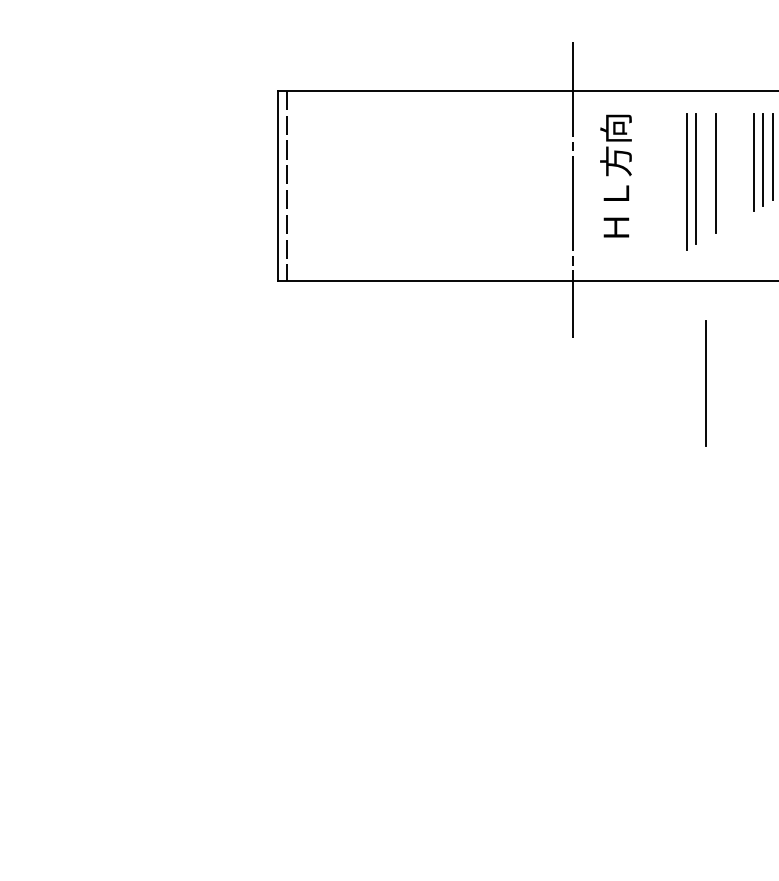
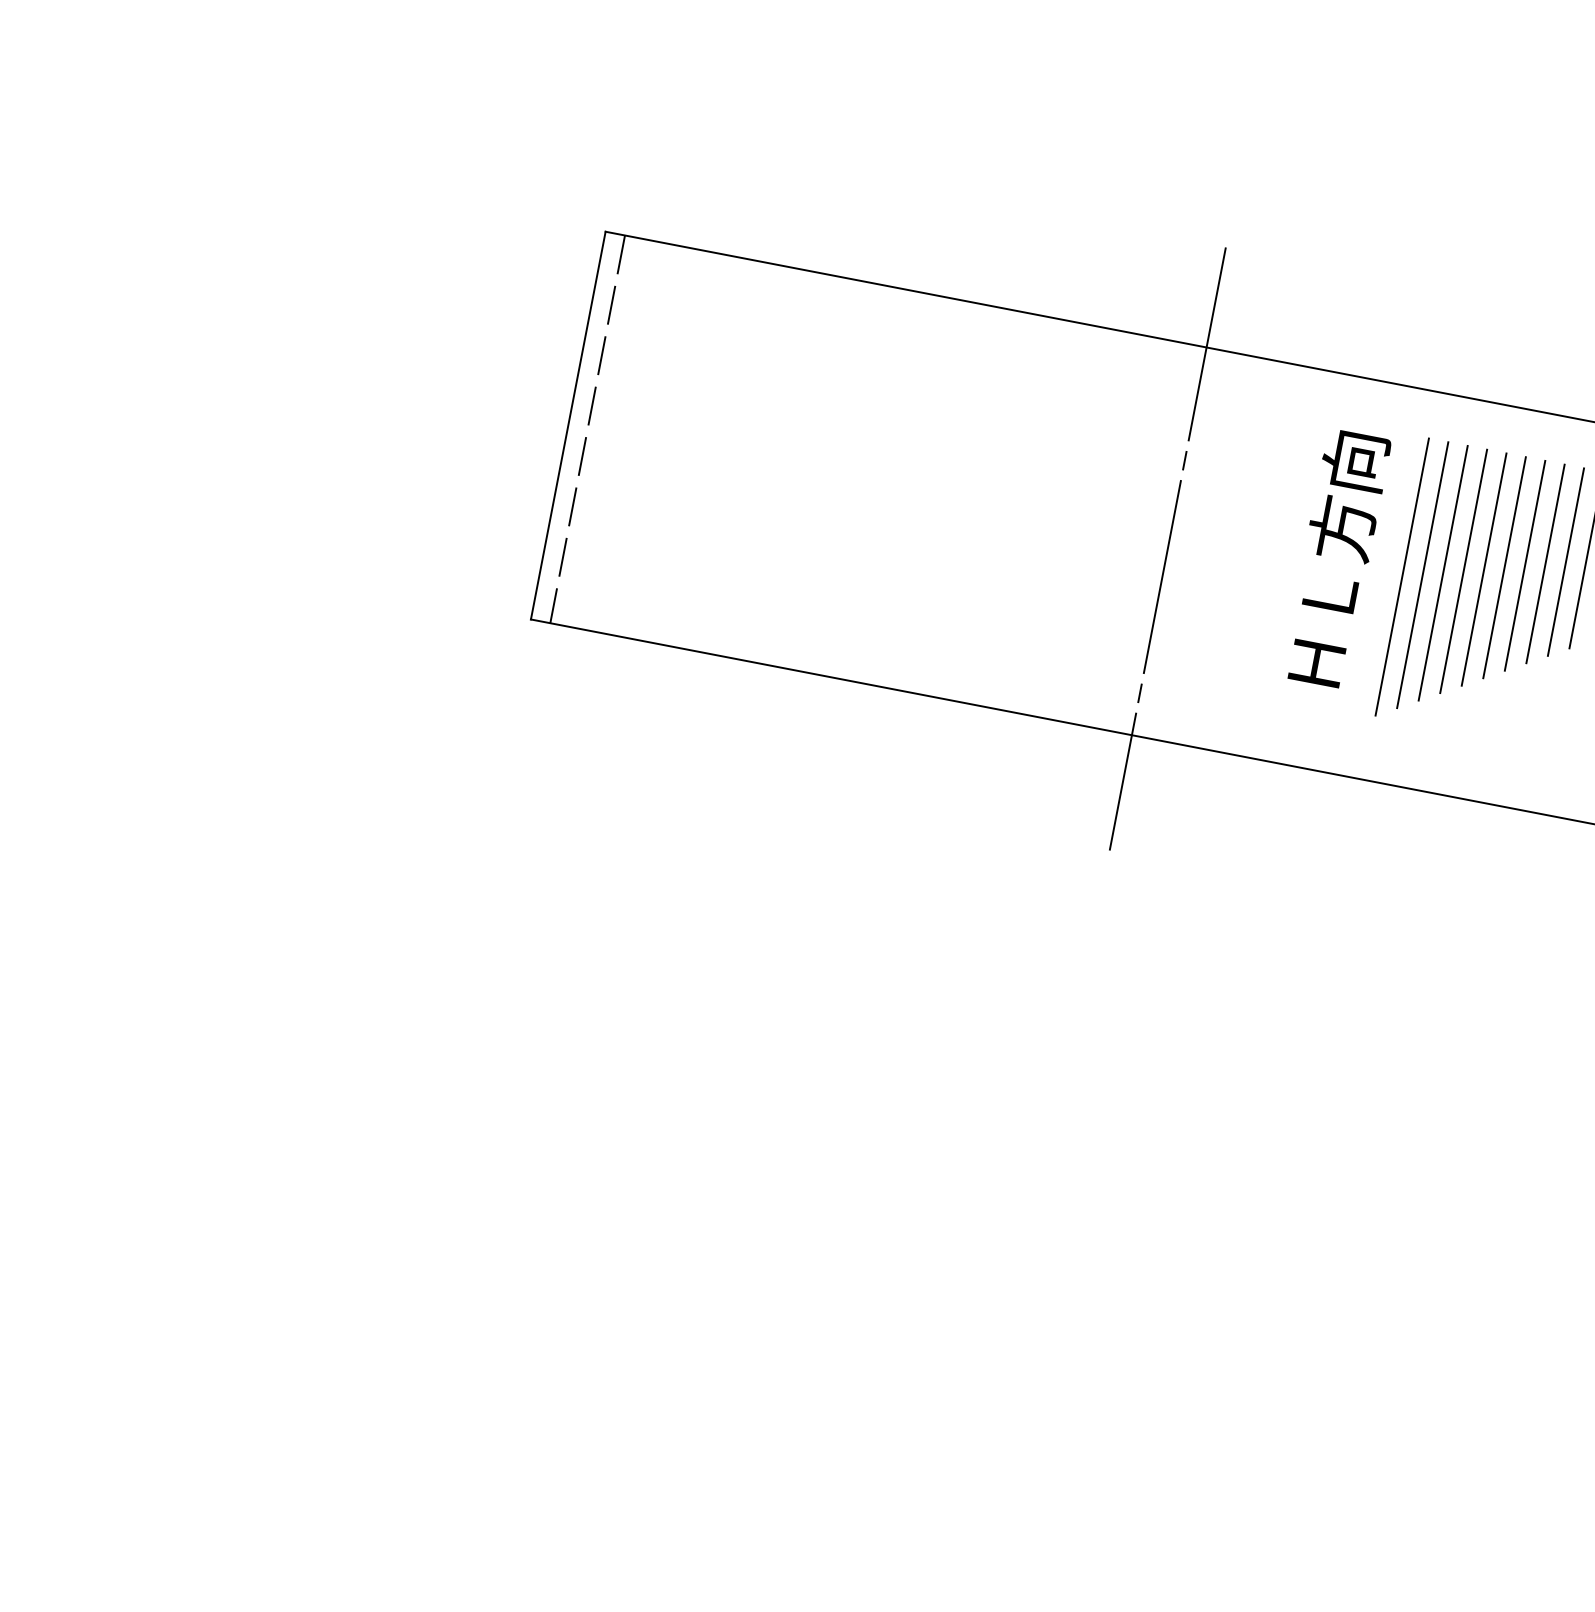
line: (744, 164) -> (1526, 564), added
line: (734, 167) -> (1504, 566), added
line: (725, 170) -> (1485, 569), added
text: (615, 175) -> (1335, 557), moved
line: (705, 383) -> (1442, 573), moved

